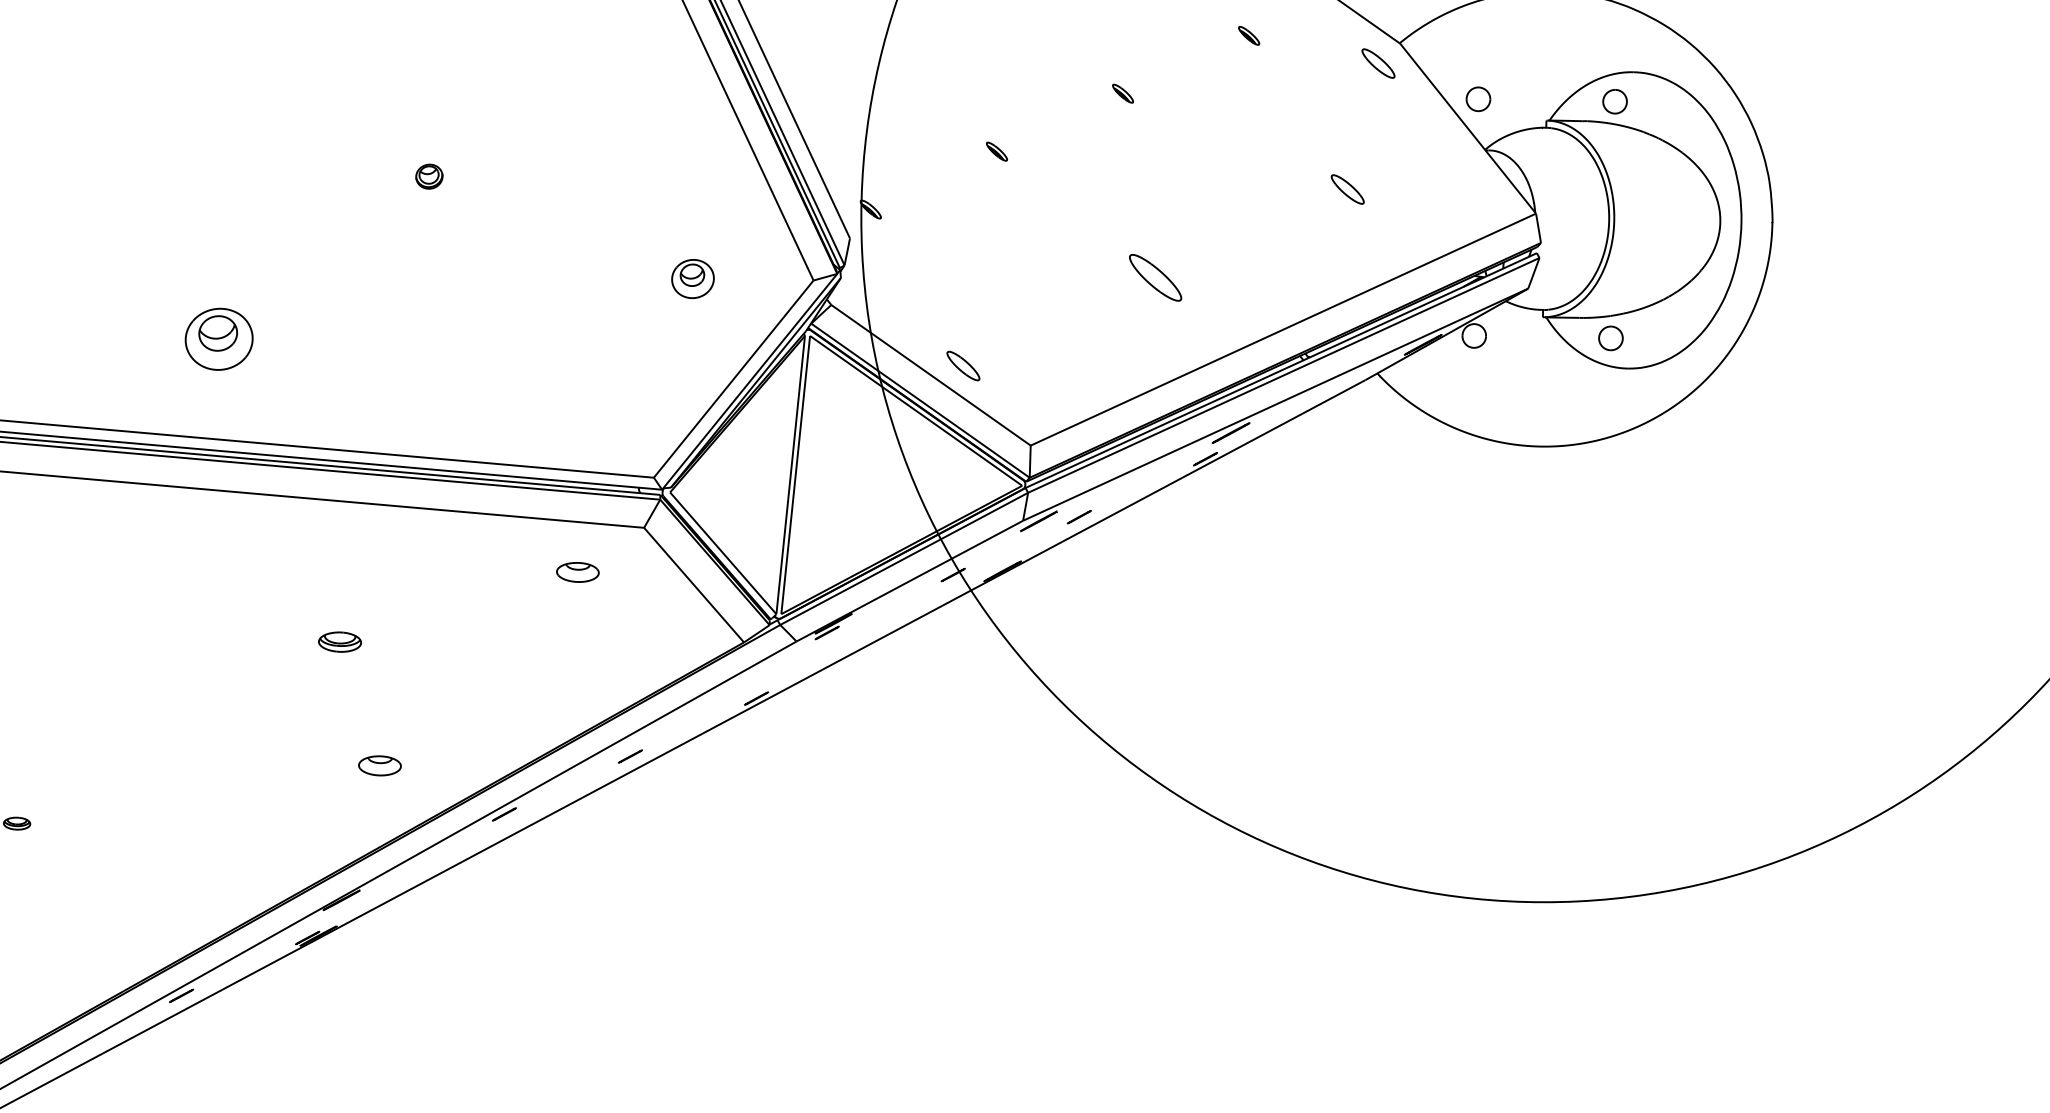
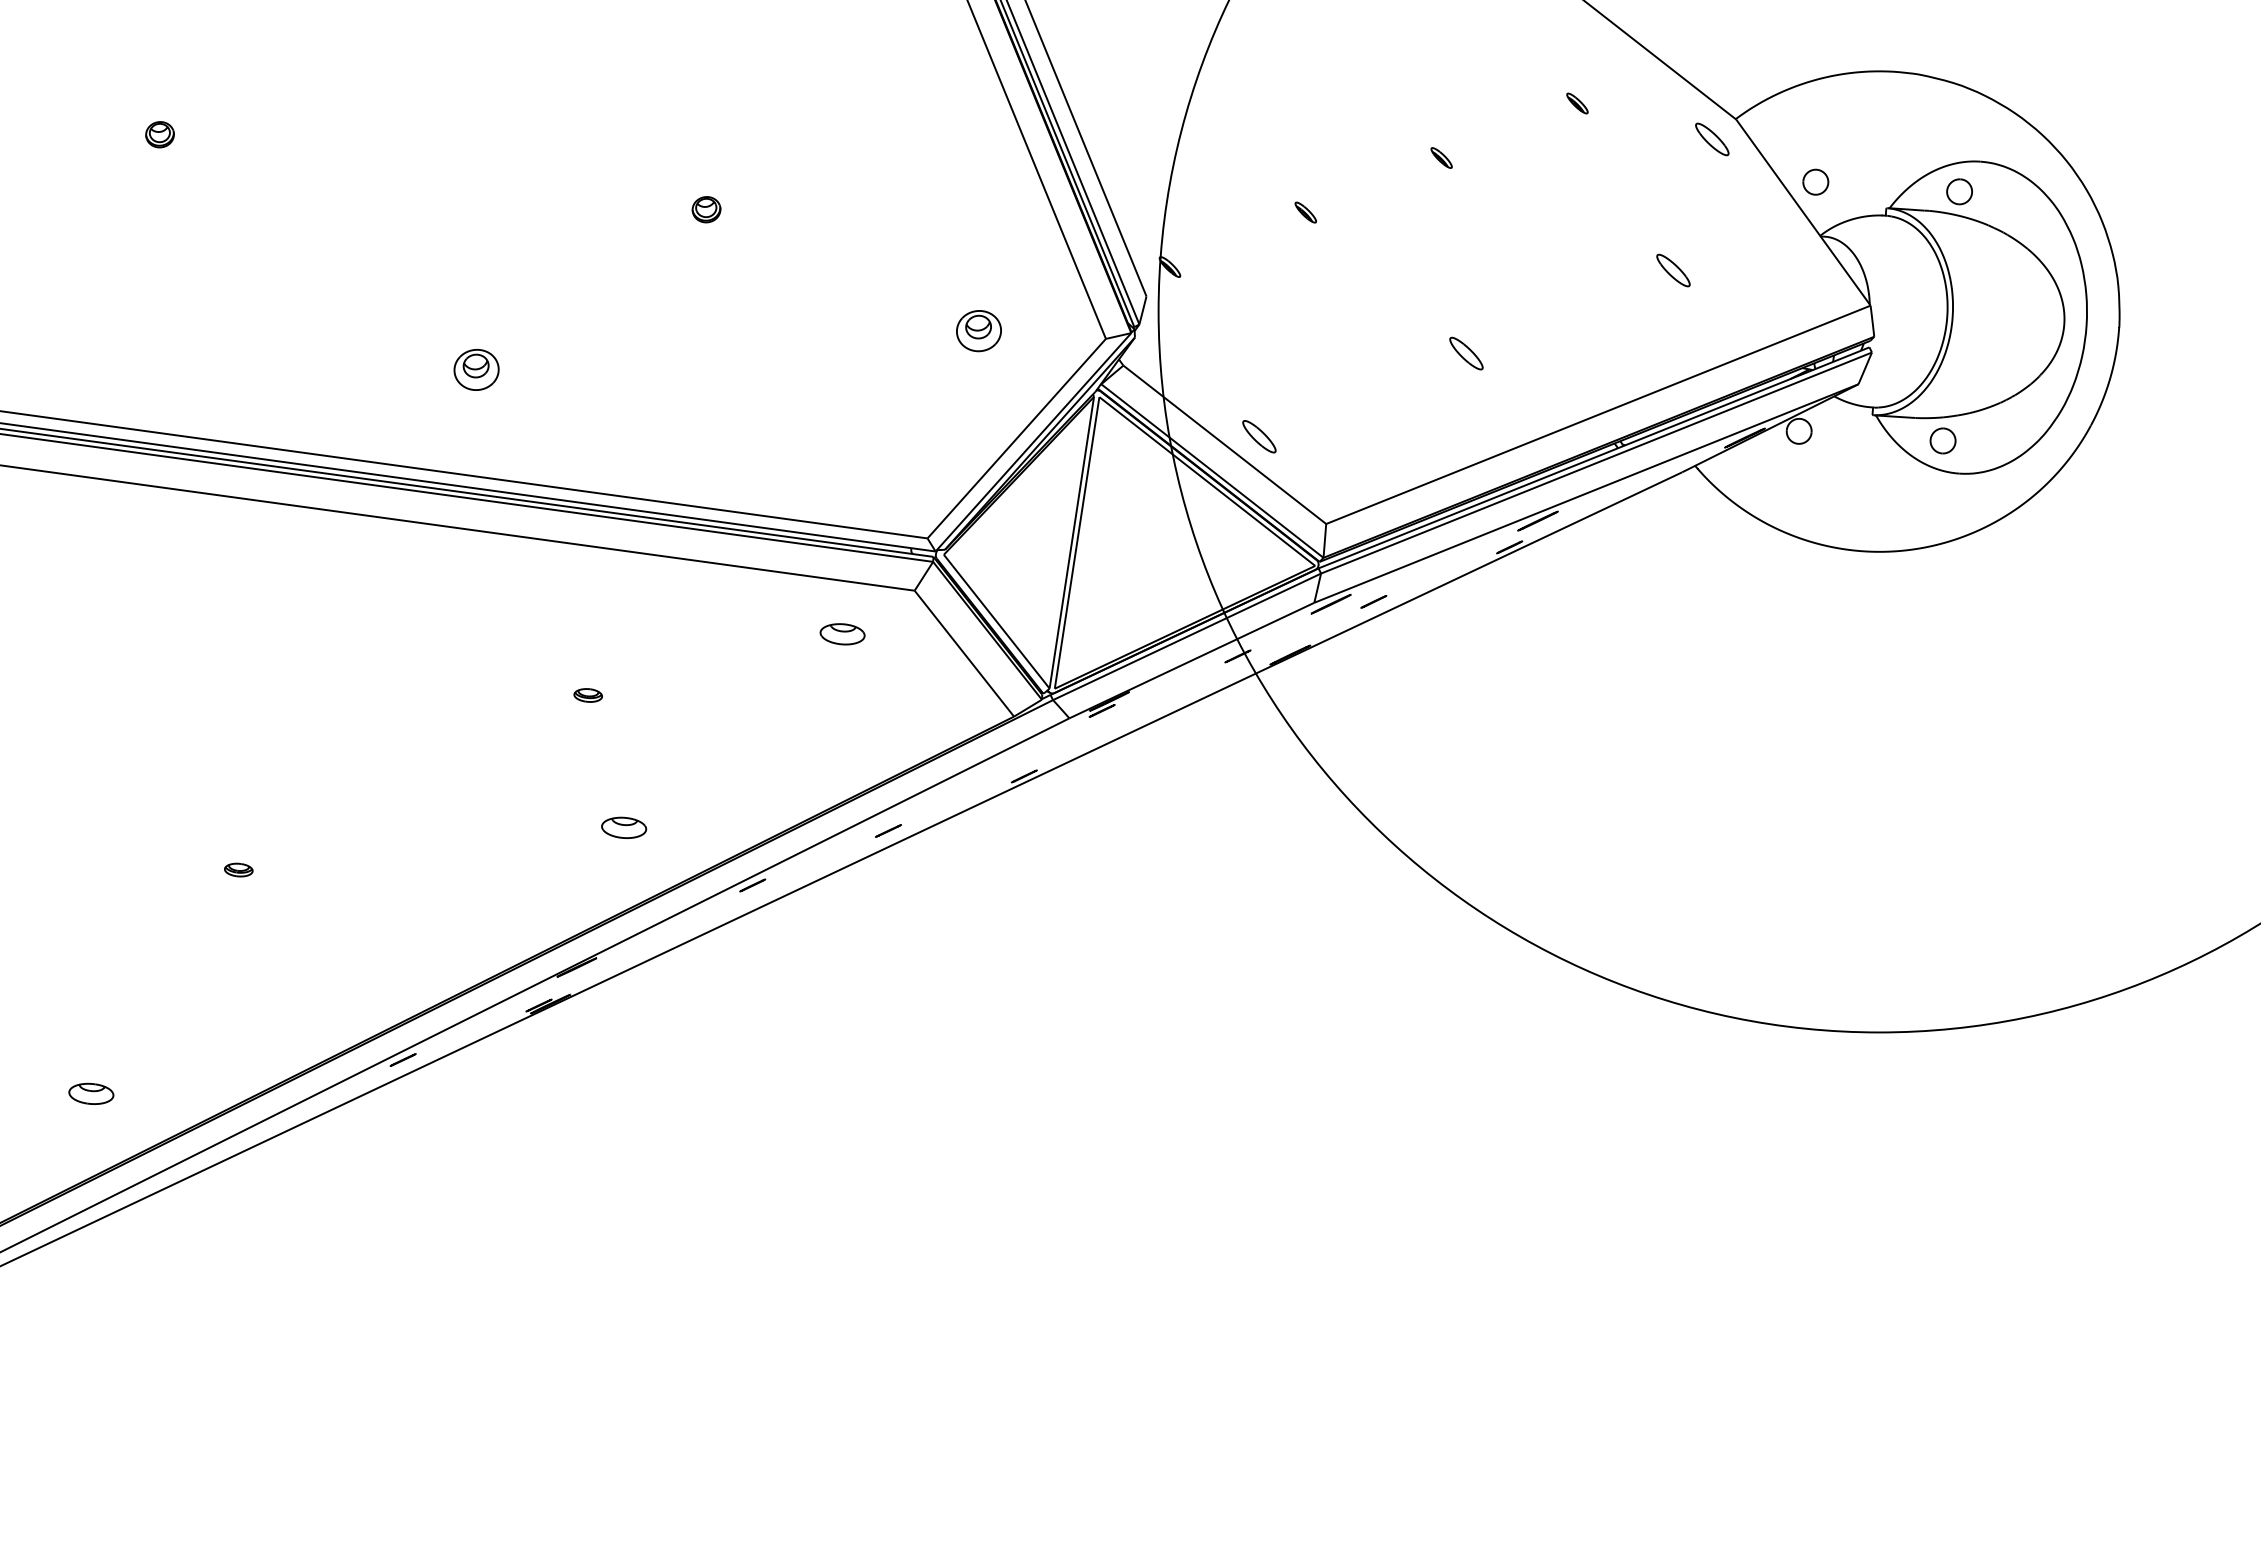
part: (1155, 277) -> (1466, 353), size x0.62
part: (218, 338) -> (476, 369), size x0.62
part: (339, 642) -> (587, 695), size x0.62

